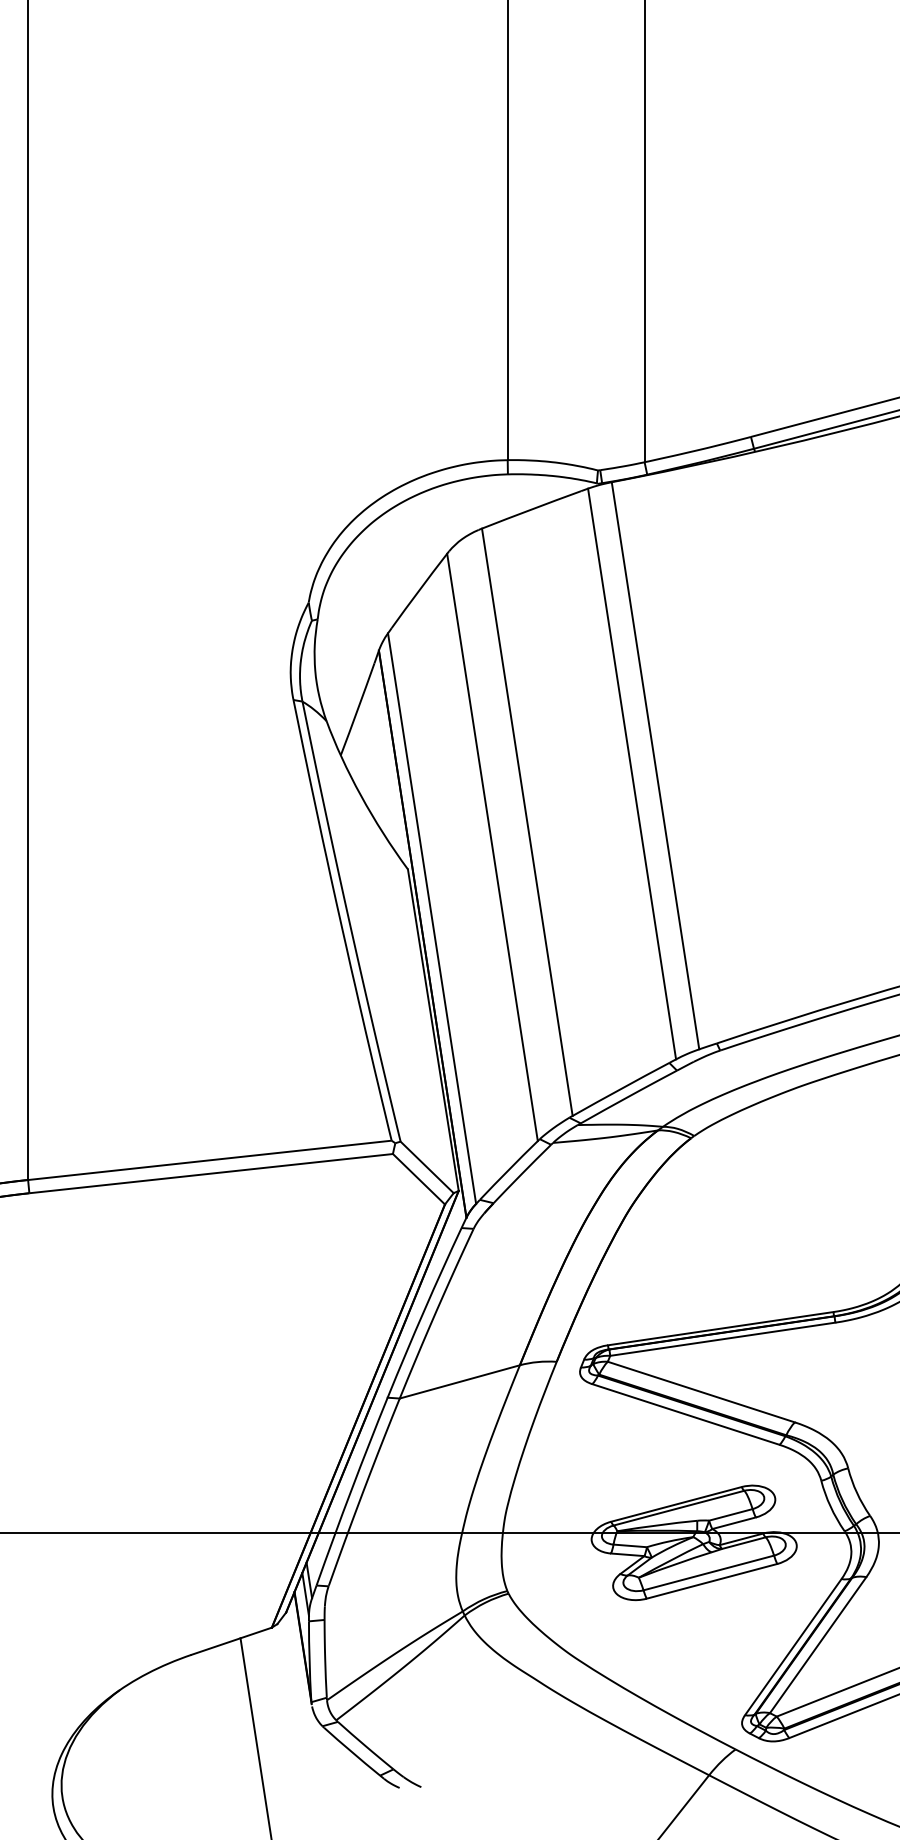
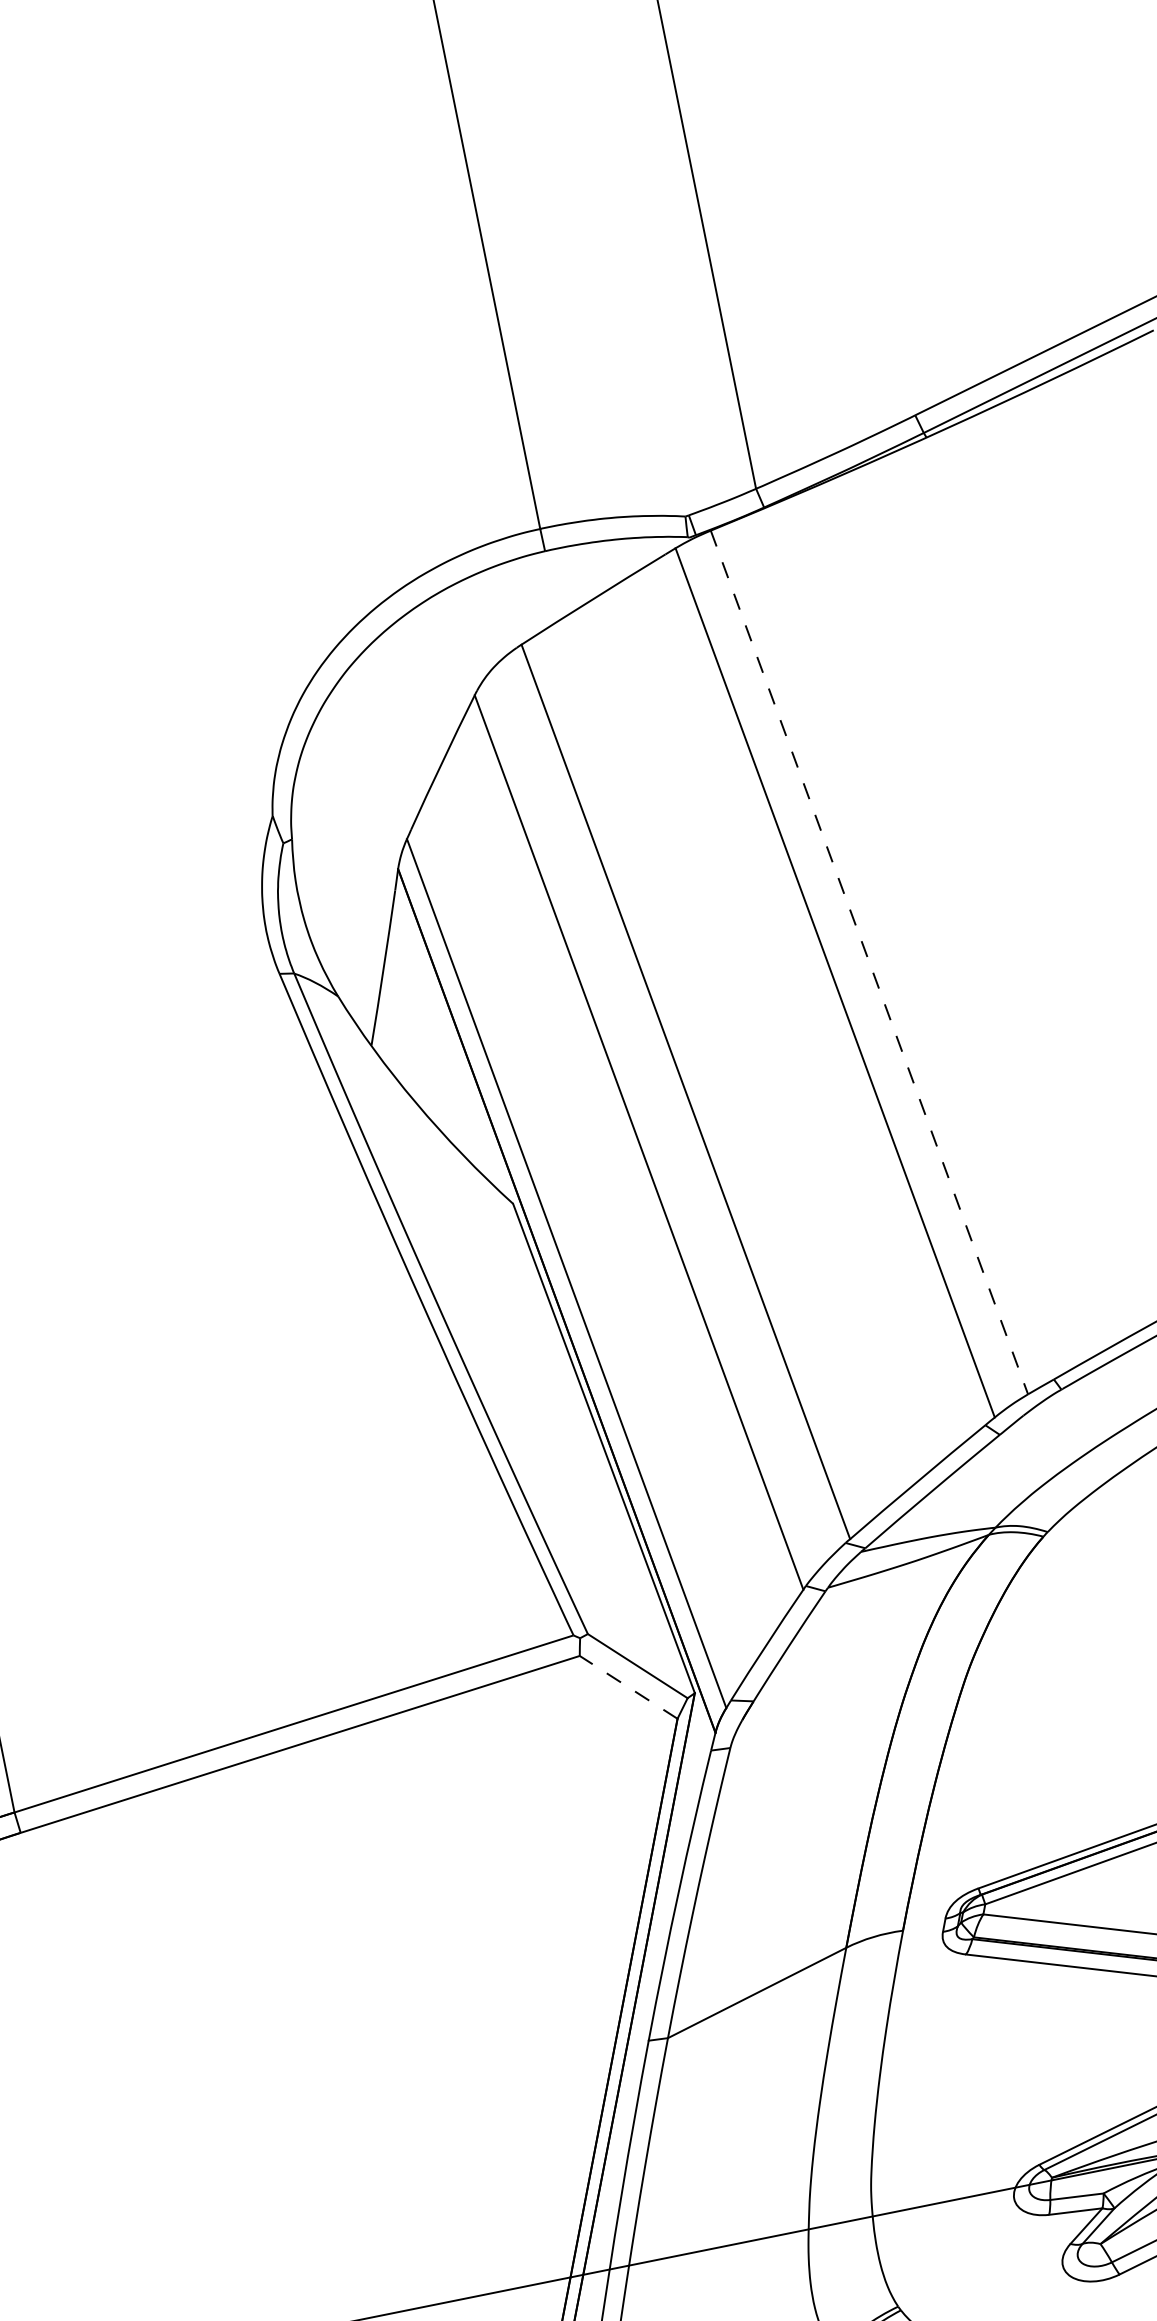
line: (655, 765) -> (869, 962), solid -> dashed
line: (418, 1178) -> (627, 1686), solid -> dashed

